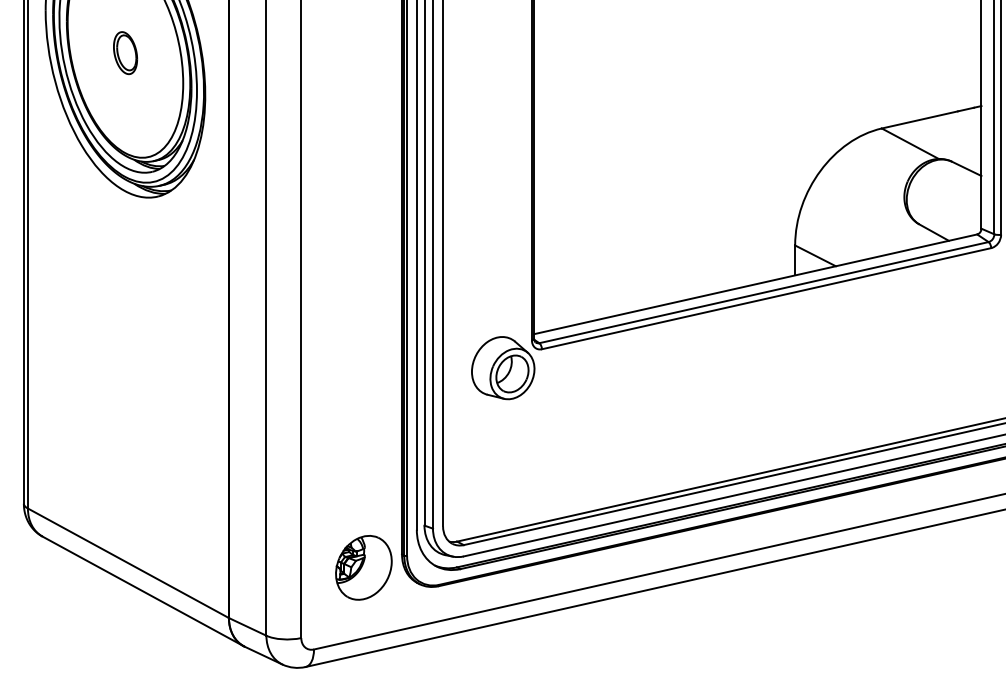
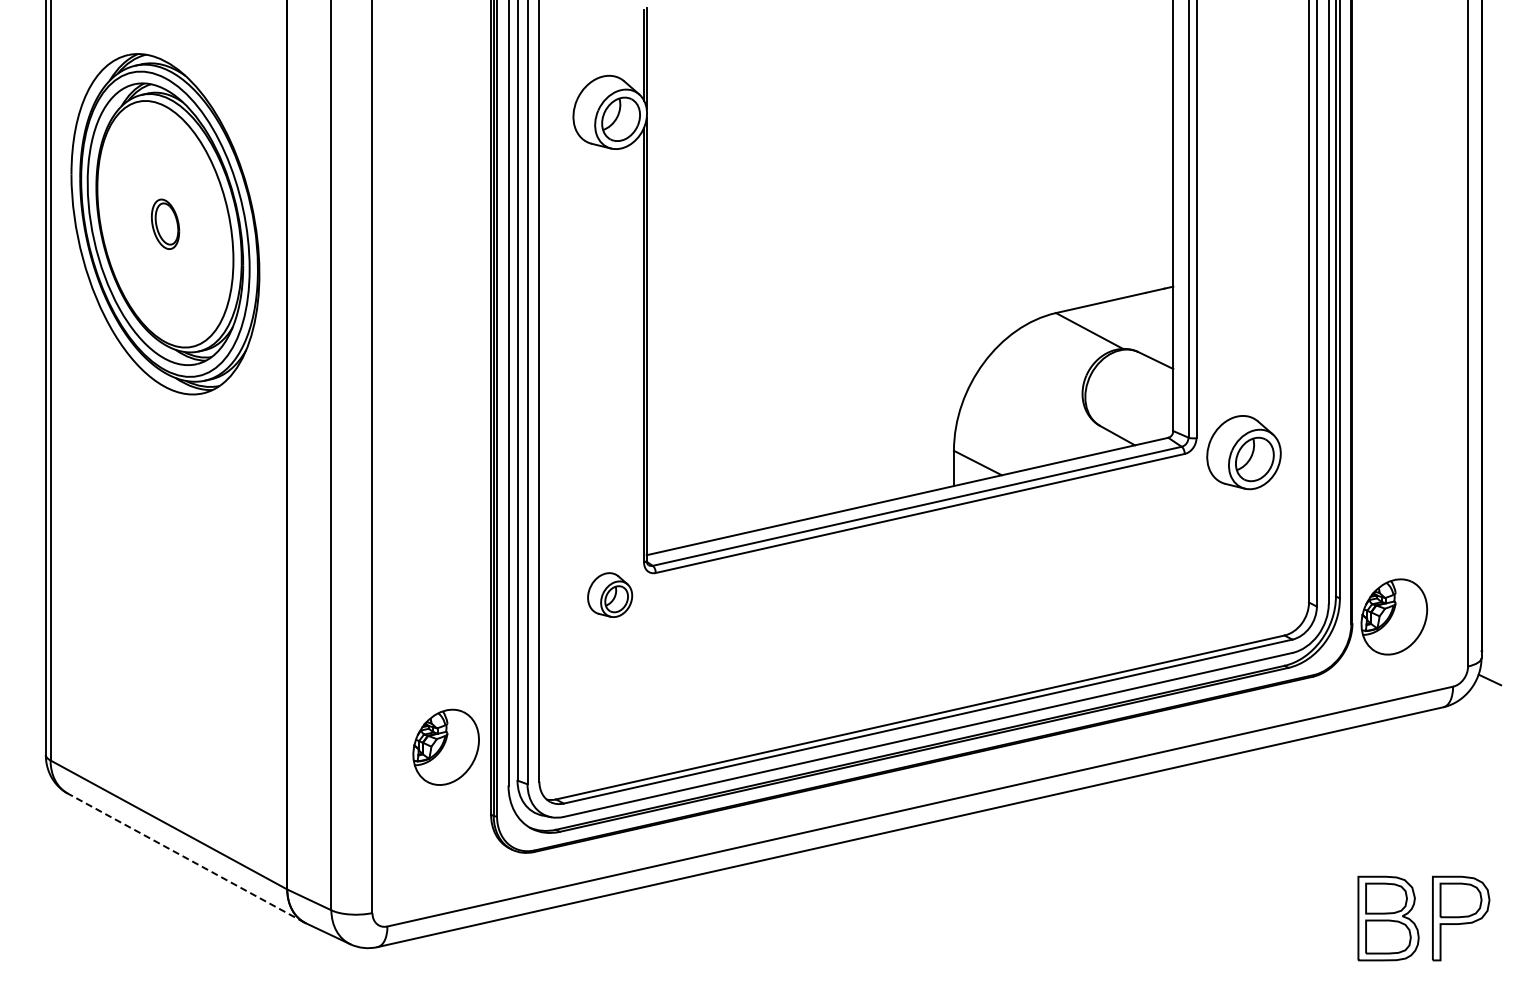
part: (502, 367) -> (609, 594), size x0.6
part: (363, 567) -> (445, 746), moved
line: (143, 591) -> (186, 858), solid -> dashed

